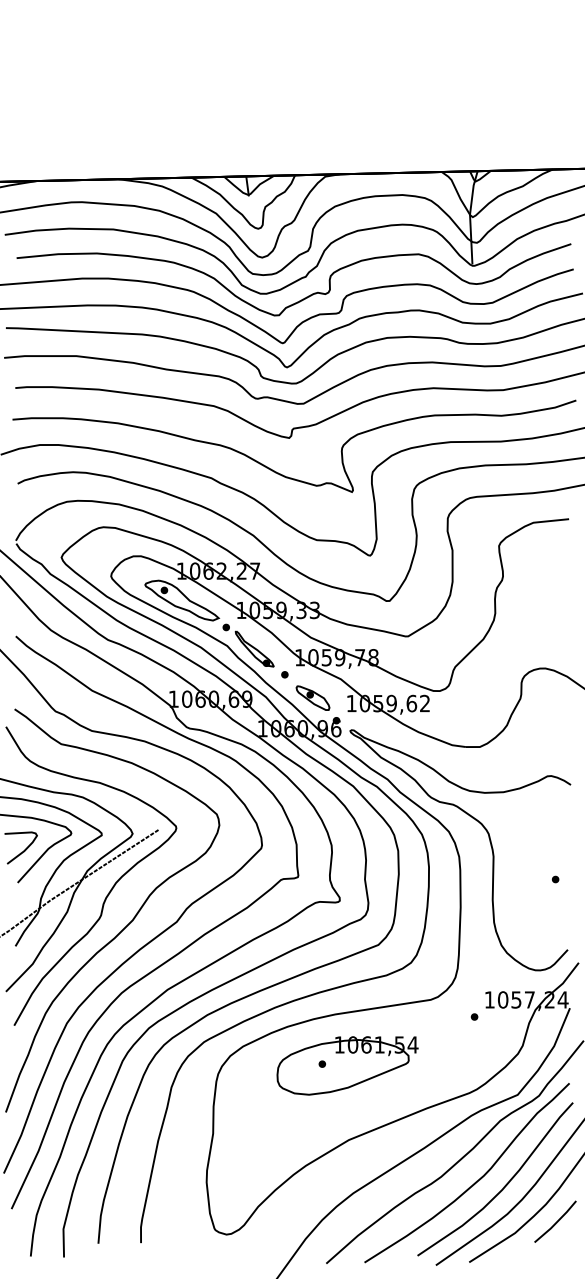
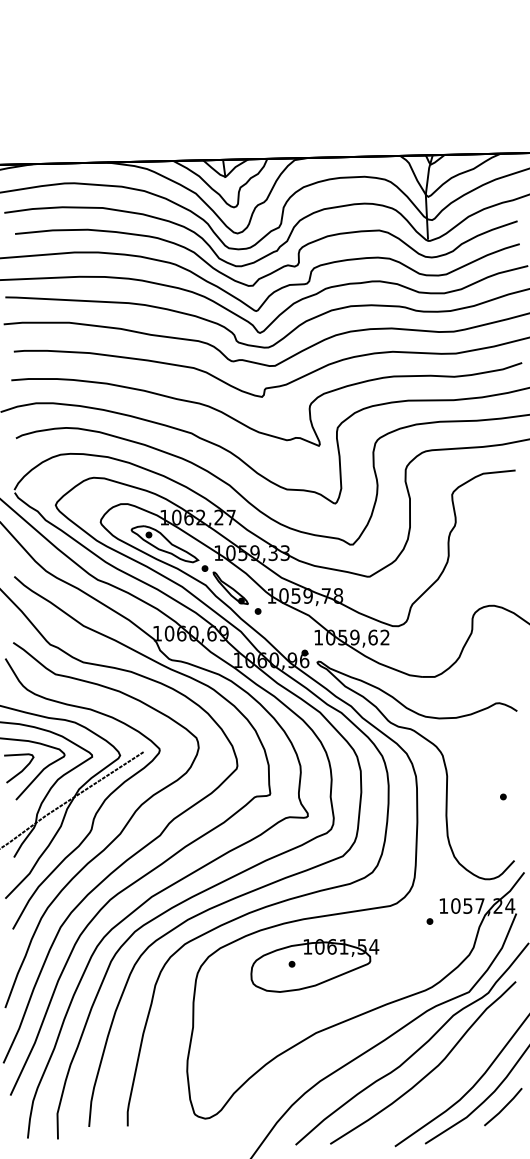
part: (312, 697) -> (283, 632), removed
curve: (504, 1184) -> (457, 1073), removed

